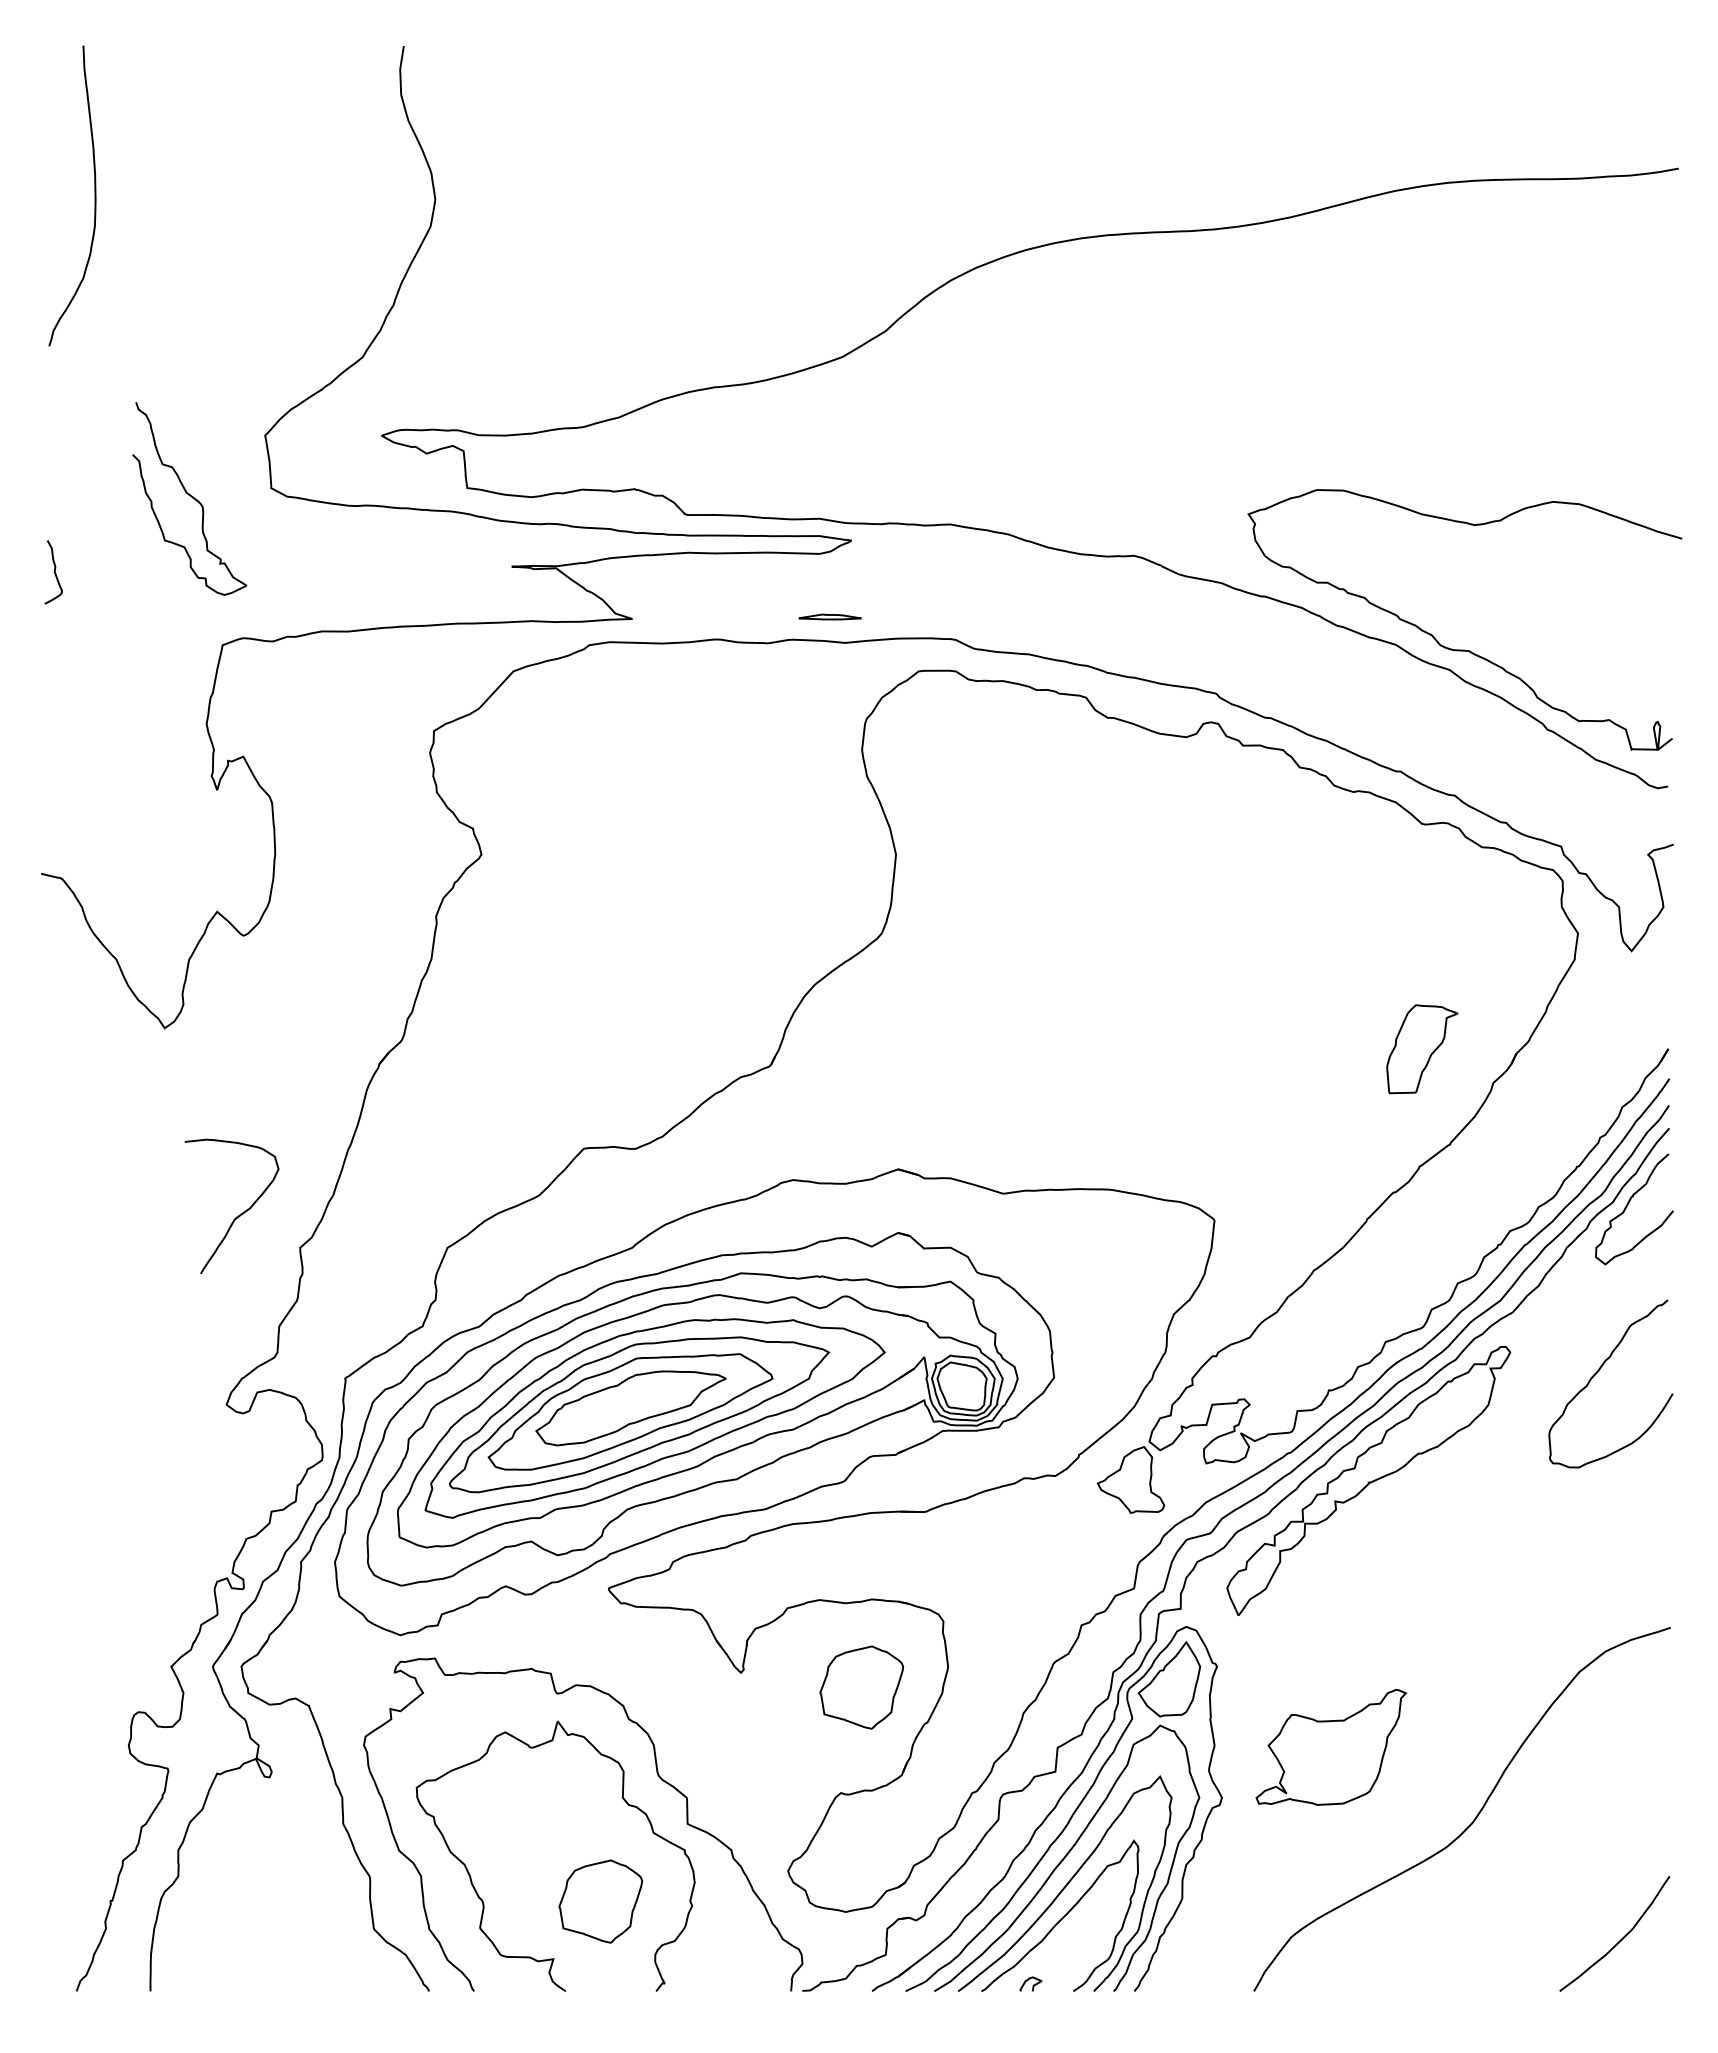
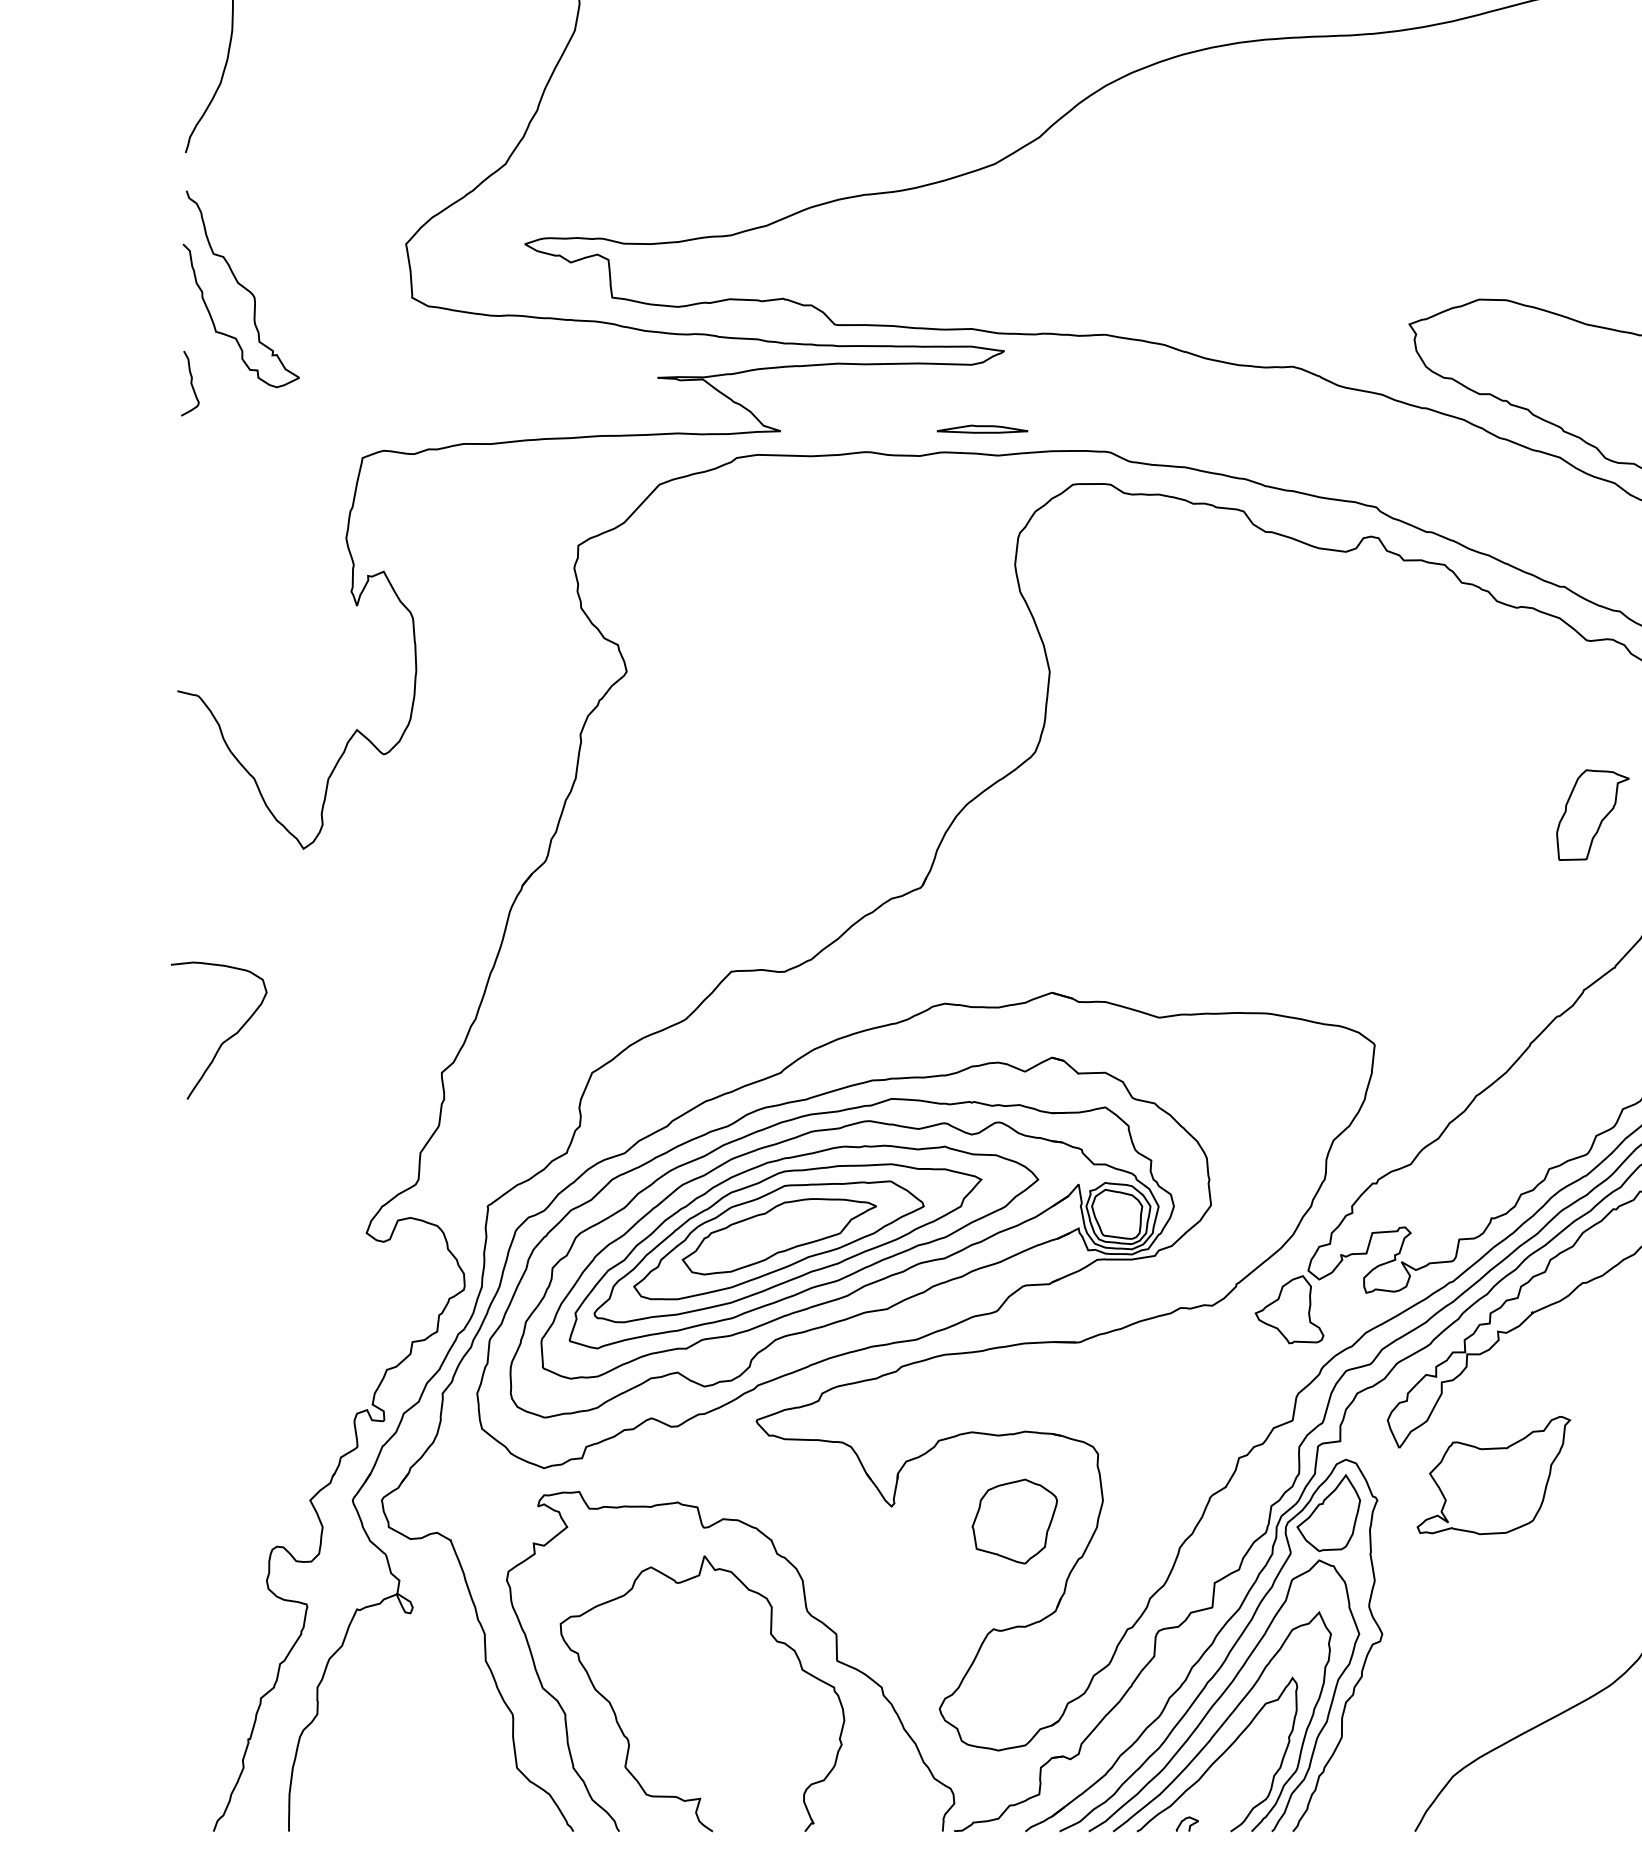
curve: (189, 496) -> (241, 286), moved
part: (829, 616) -> (981, 428), size x1.43
part: (1422, 1049) -> (1593, 815), moved
curve: (236, 1216) -> (223, 1040), moved
part: (1331, 1747) -> (1494, 1475), moved
part: (600, 1901) -> (748, 1739), removed

